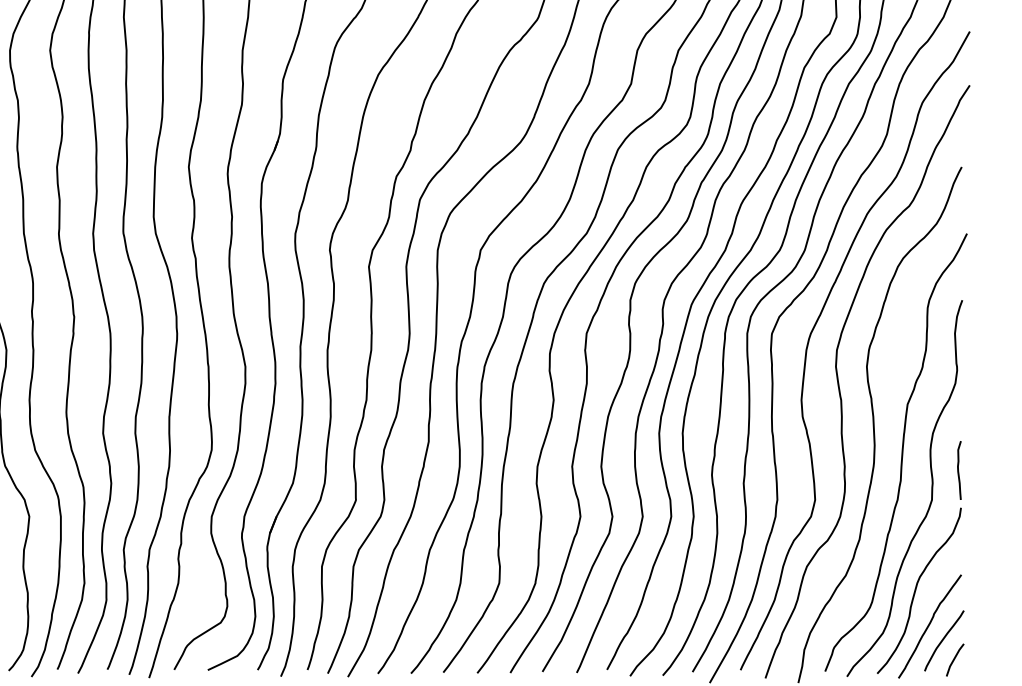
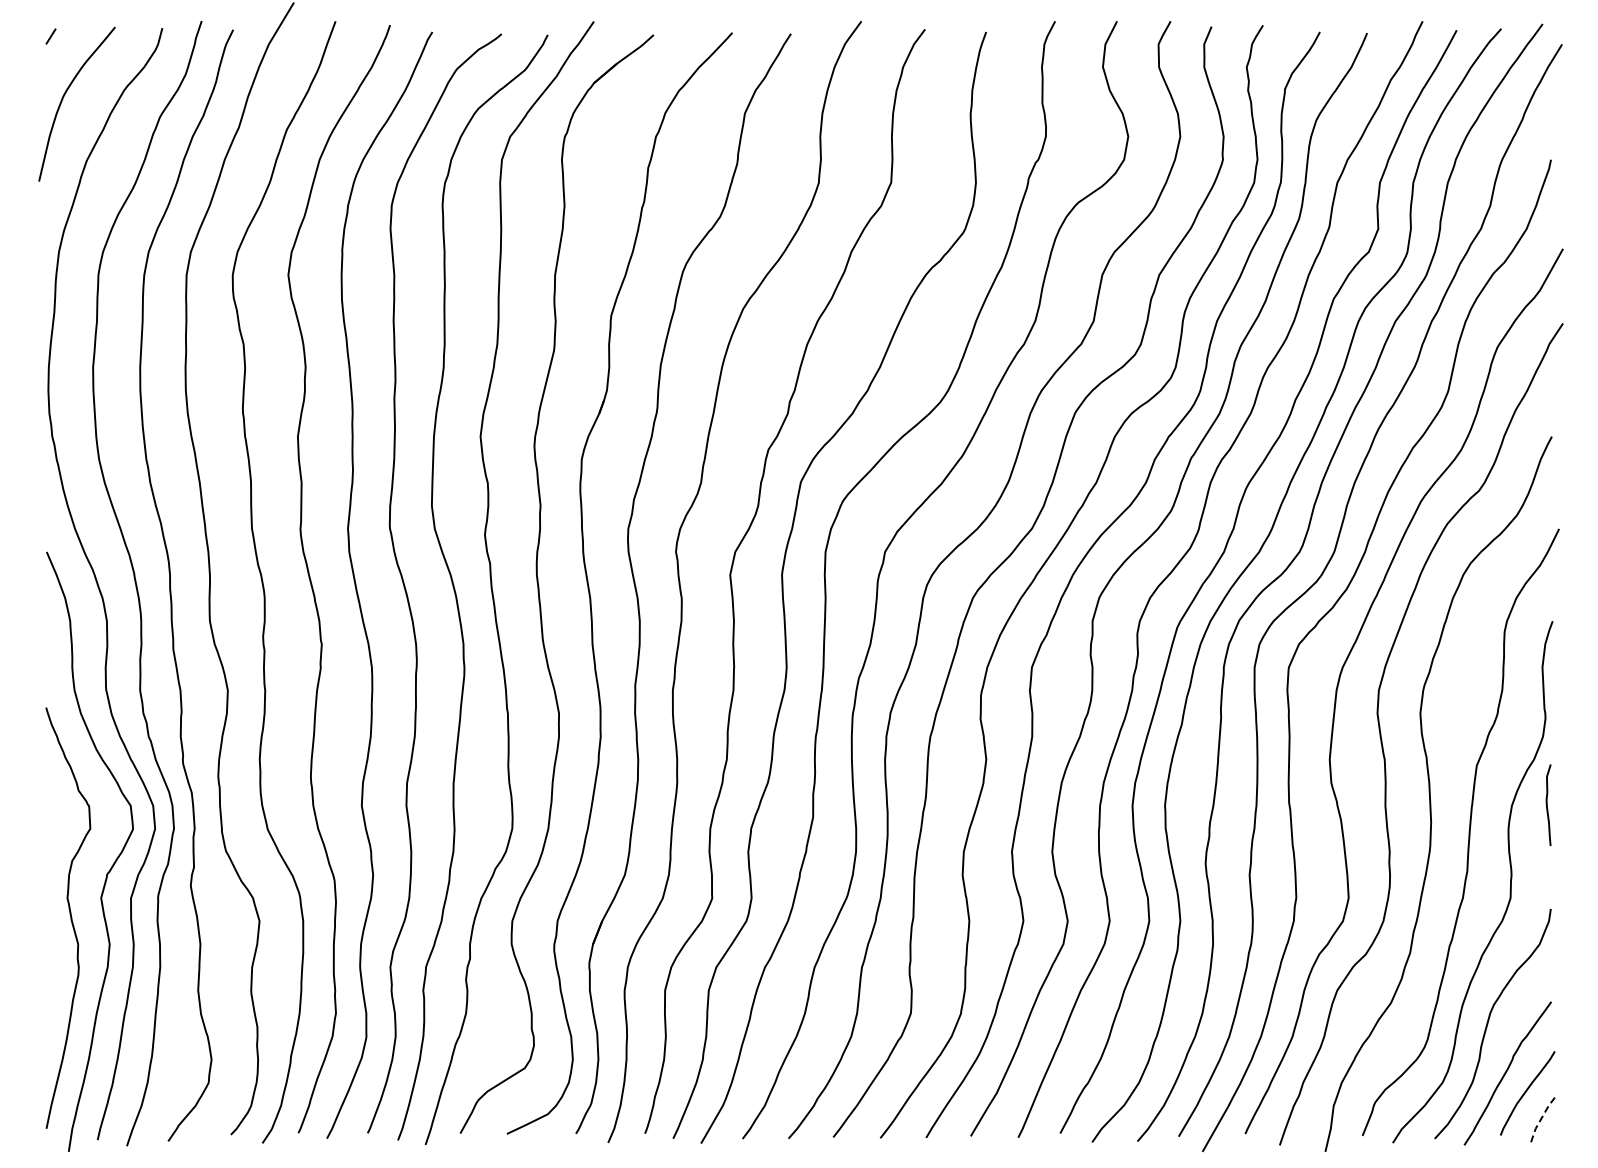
curve: (958, 469) -> (1547, 804), moved
line: (953, 659) -> (1540, 1119), solid -> dashed

